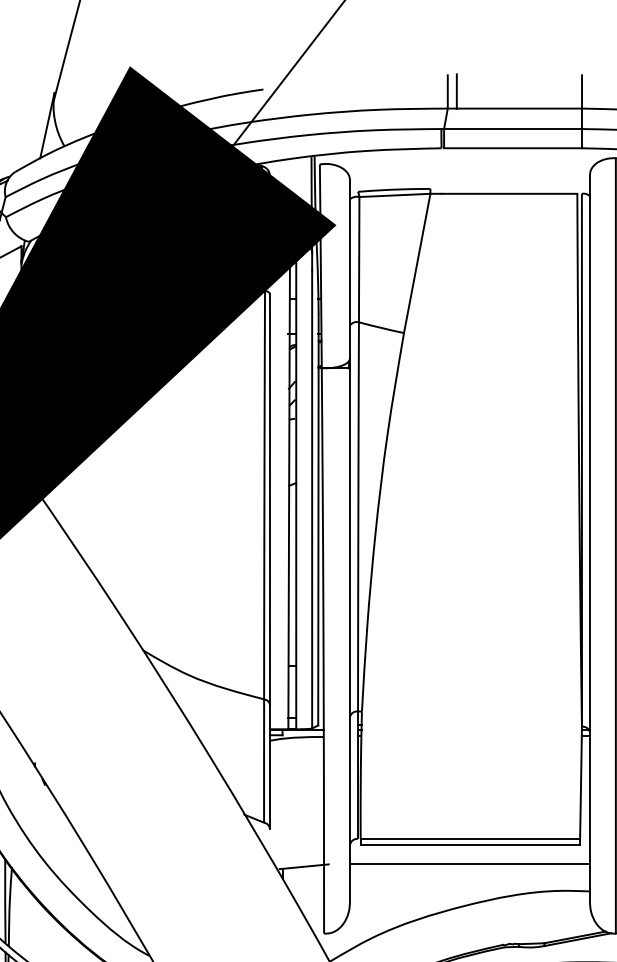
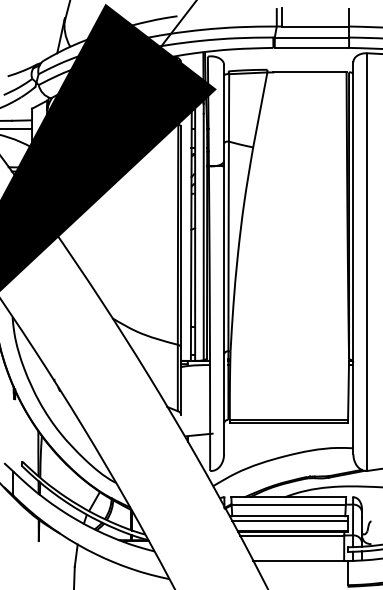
line: (469, 864) -> (288, 433), removed

